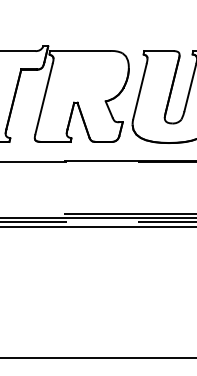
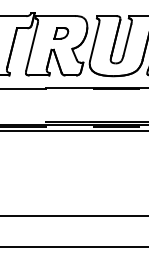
part: (89, 77) -> (61, 33), added

